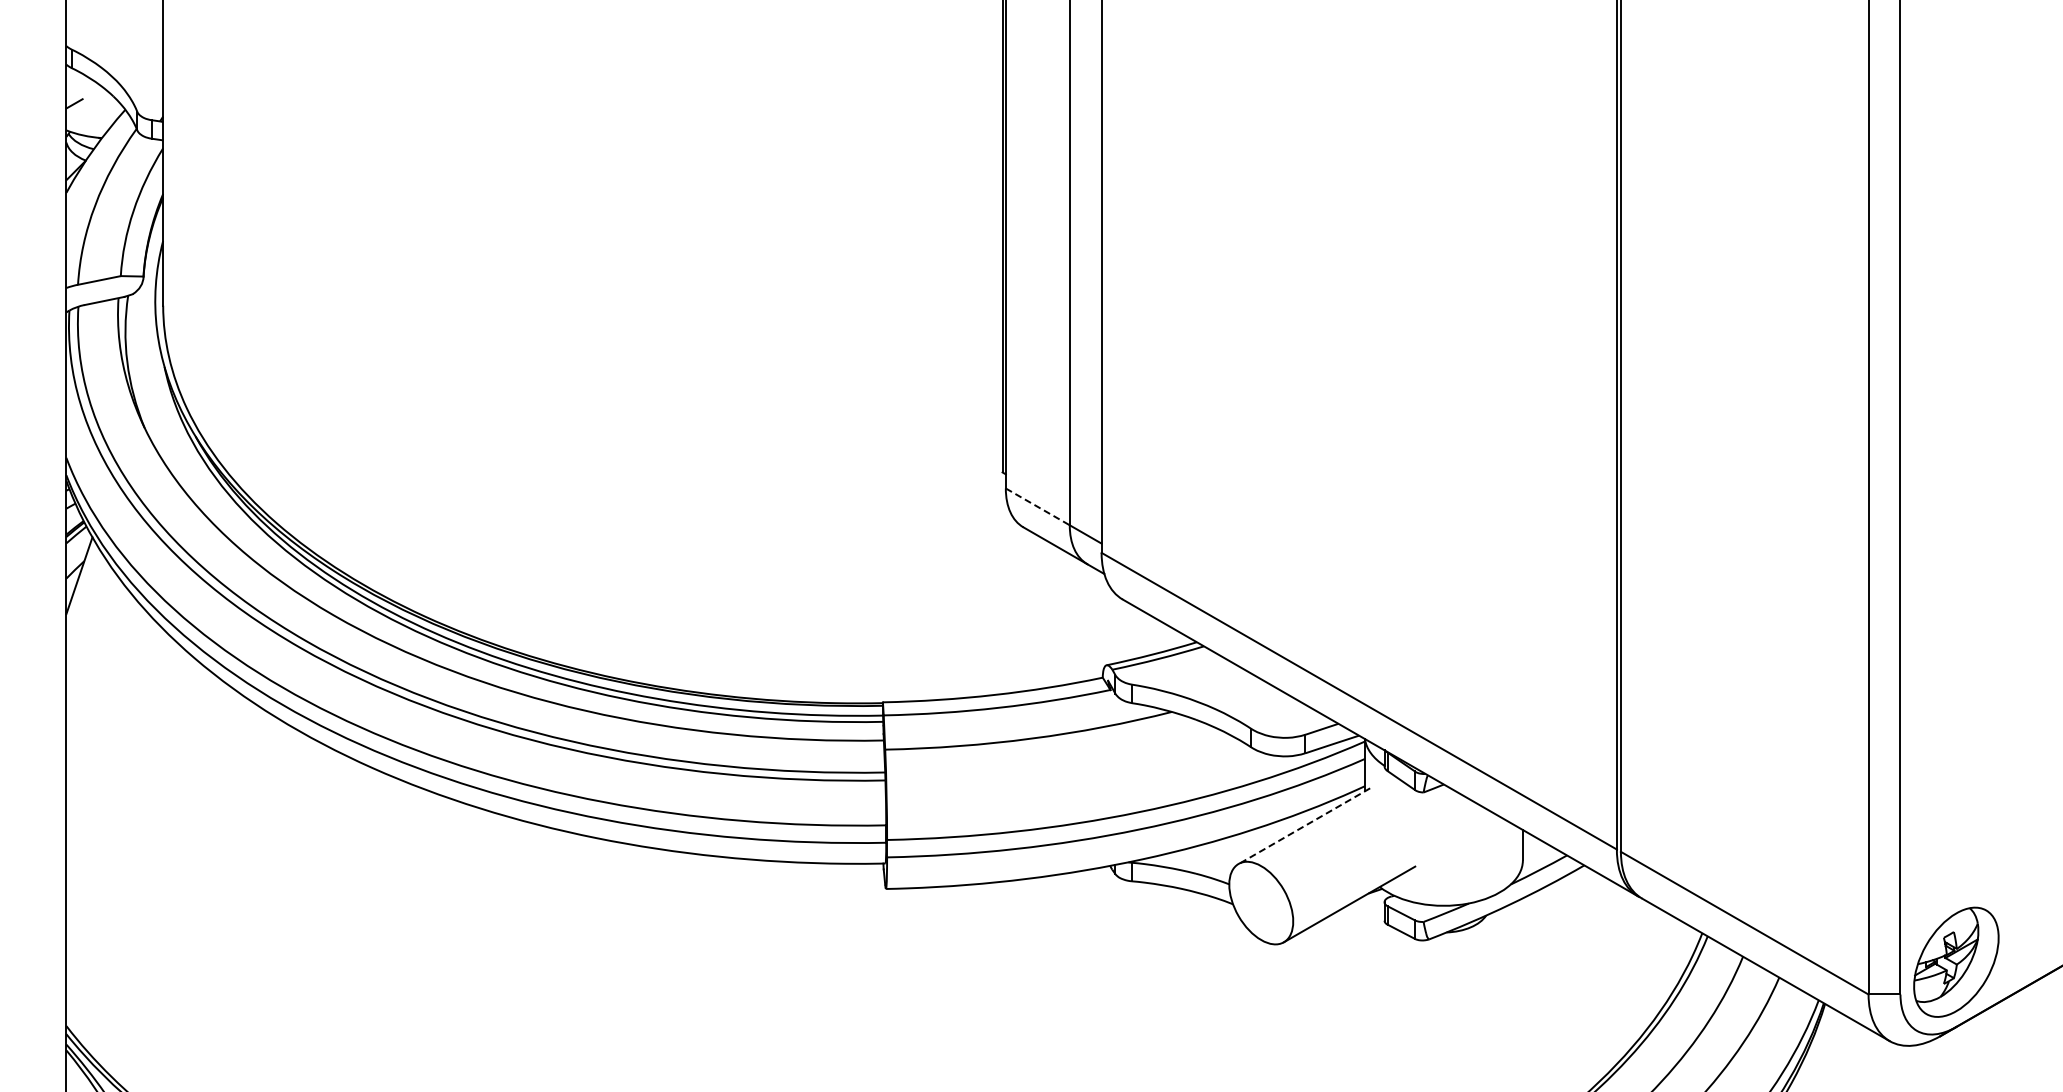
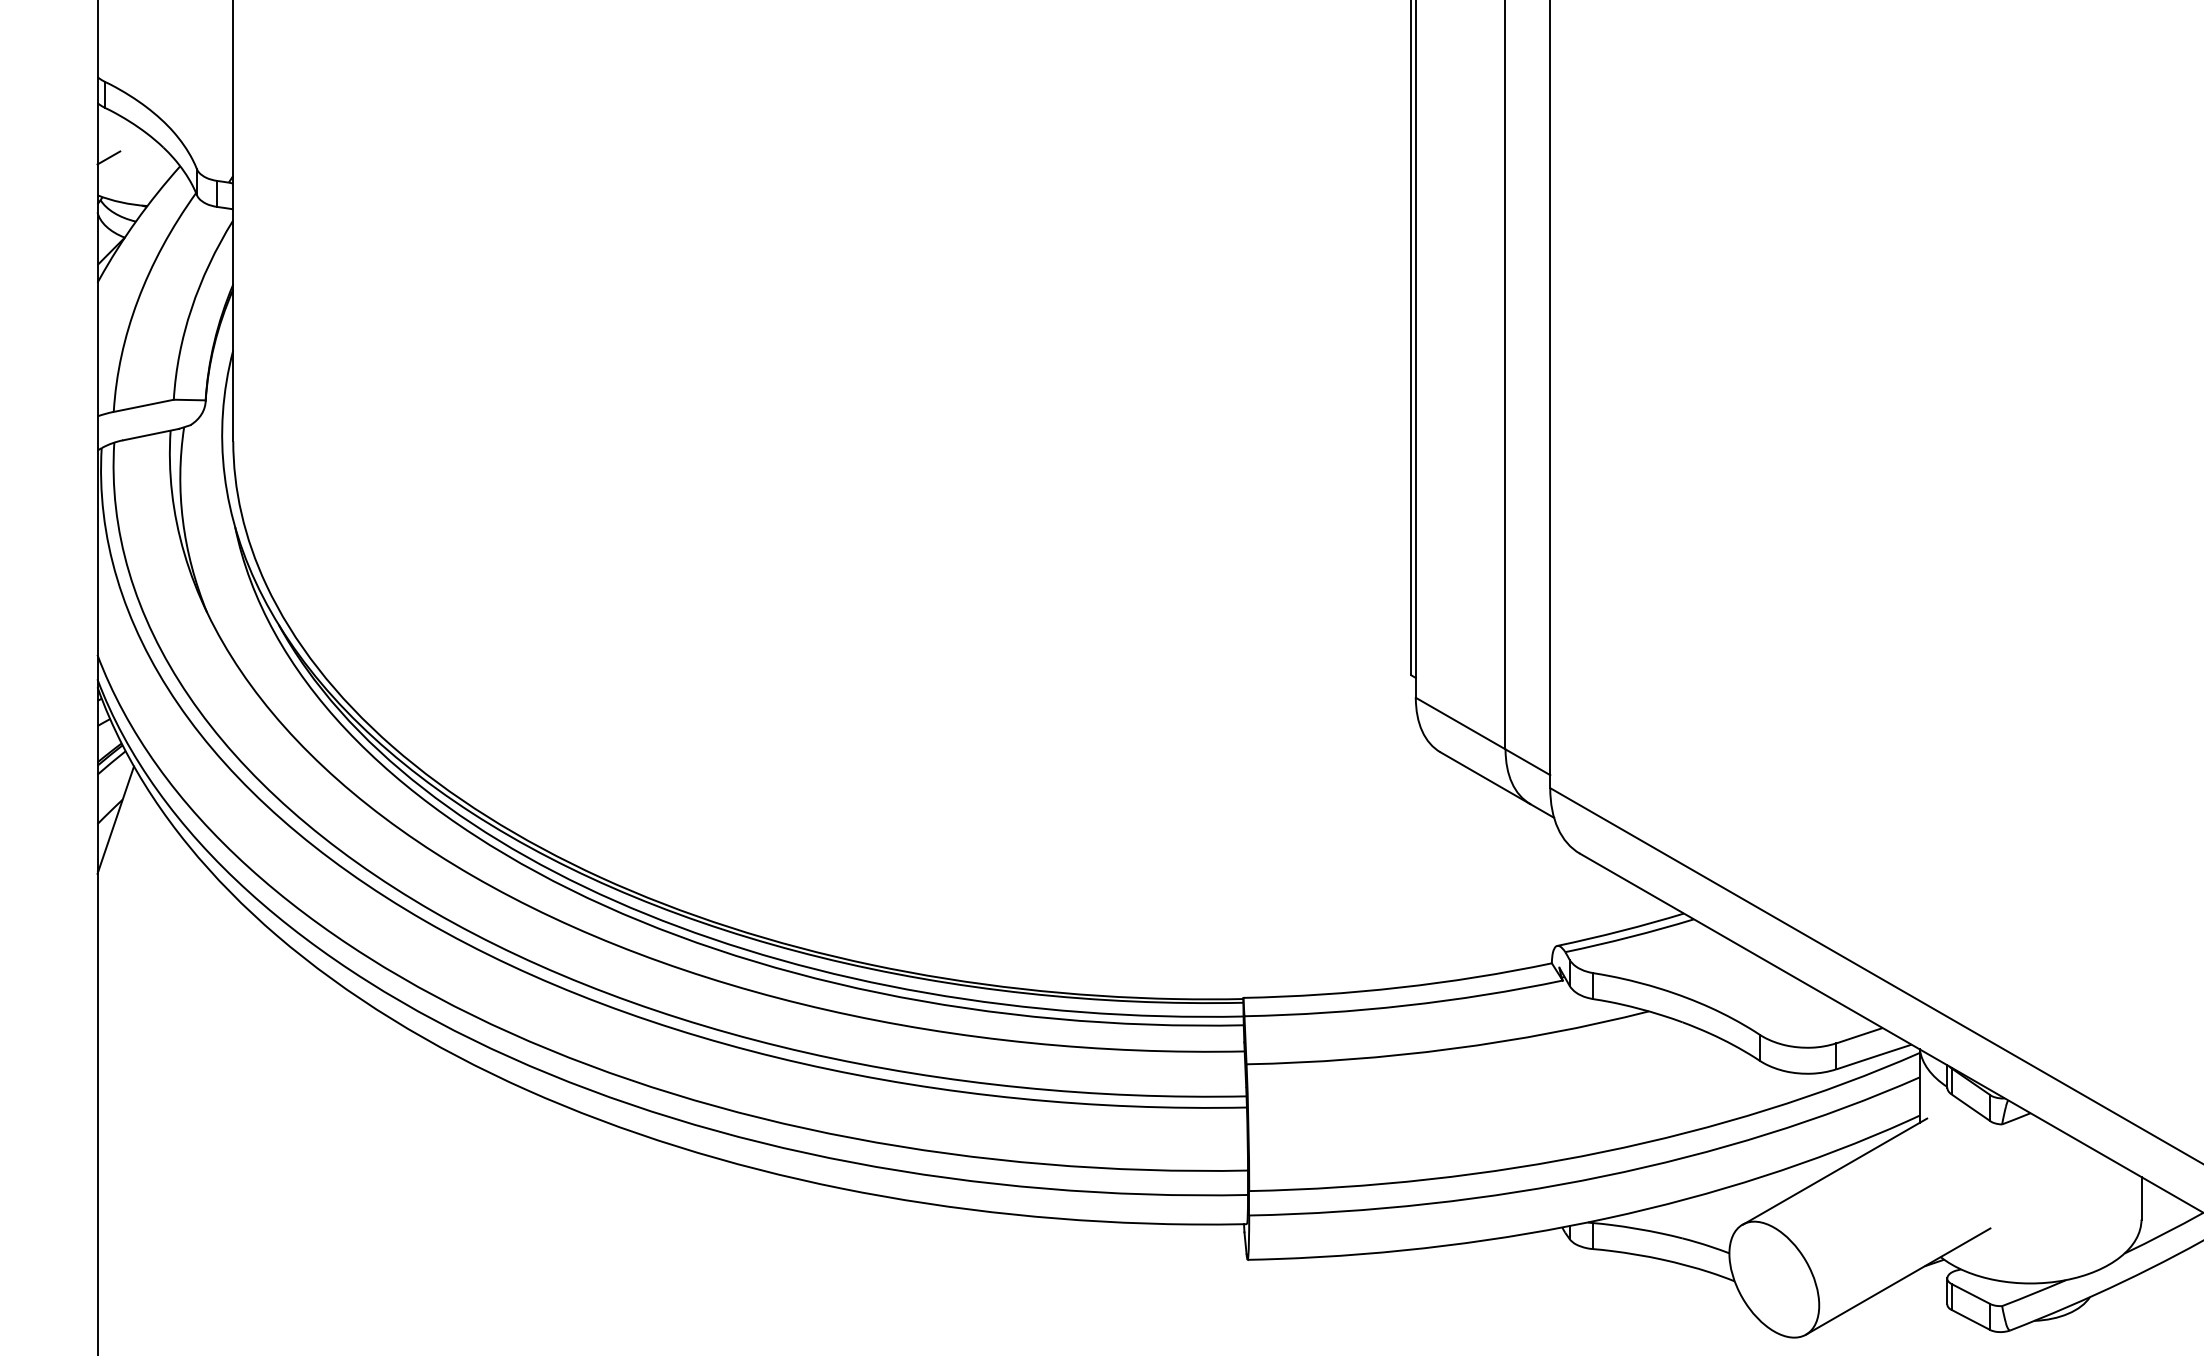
line: (1037, 506) -> (1460, 723), dashed -> solid
line: (1304, 826) -> (1834, 1172), dashed -> solid

